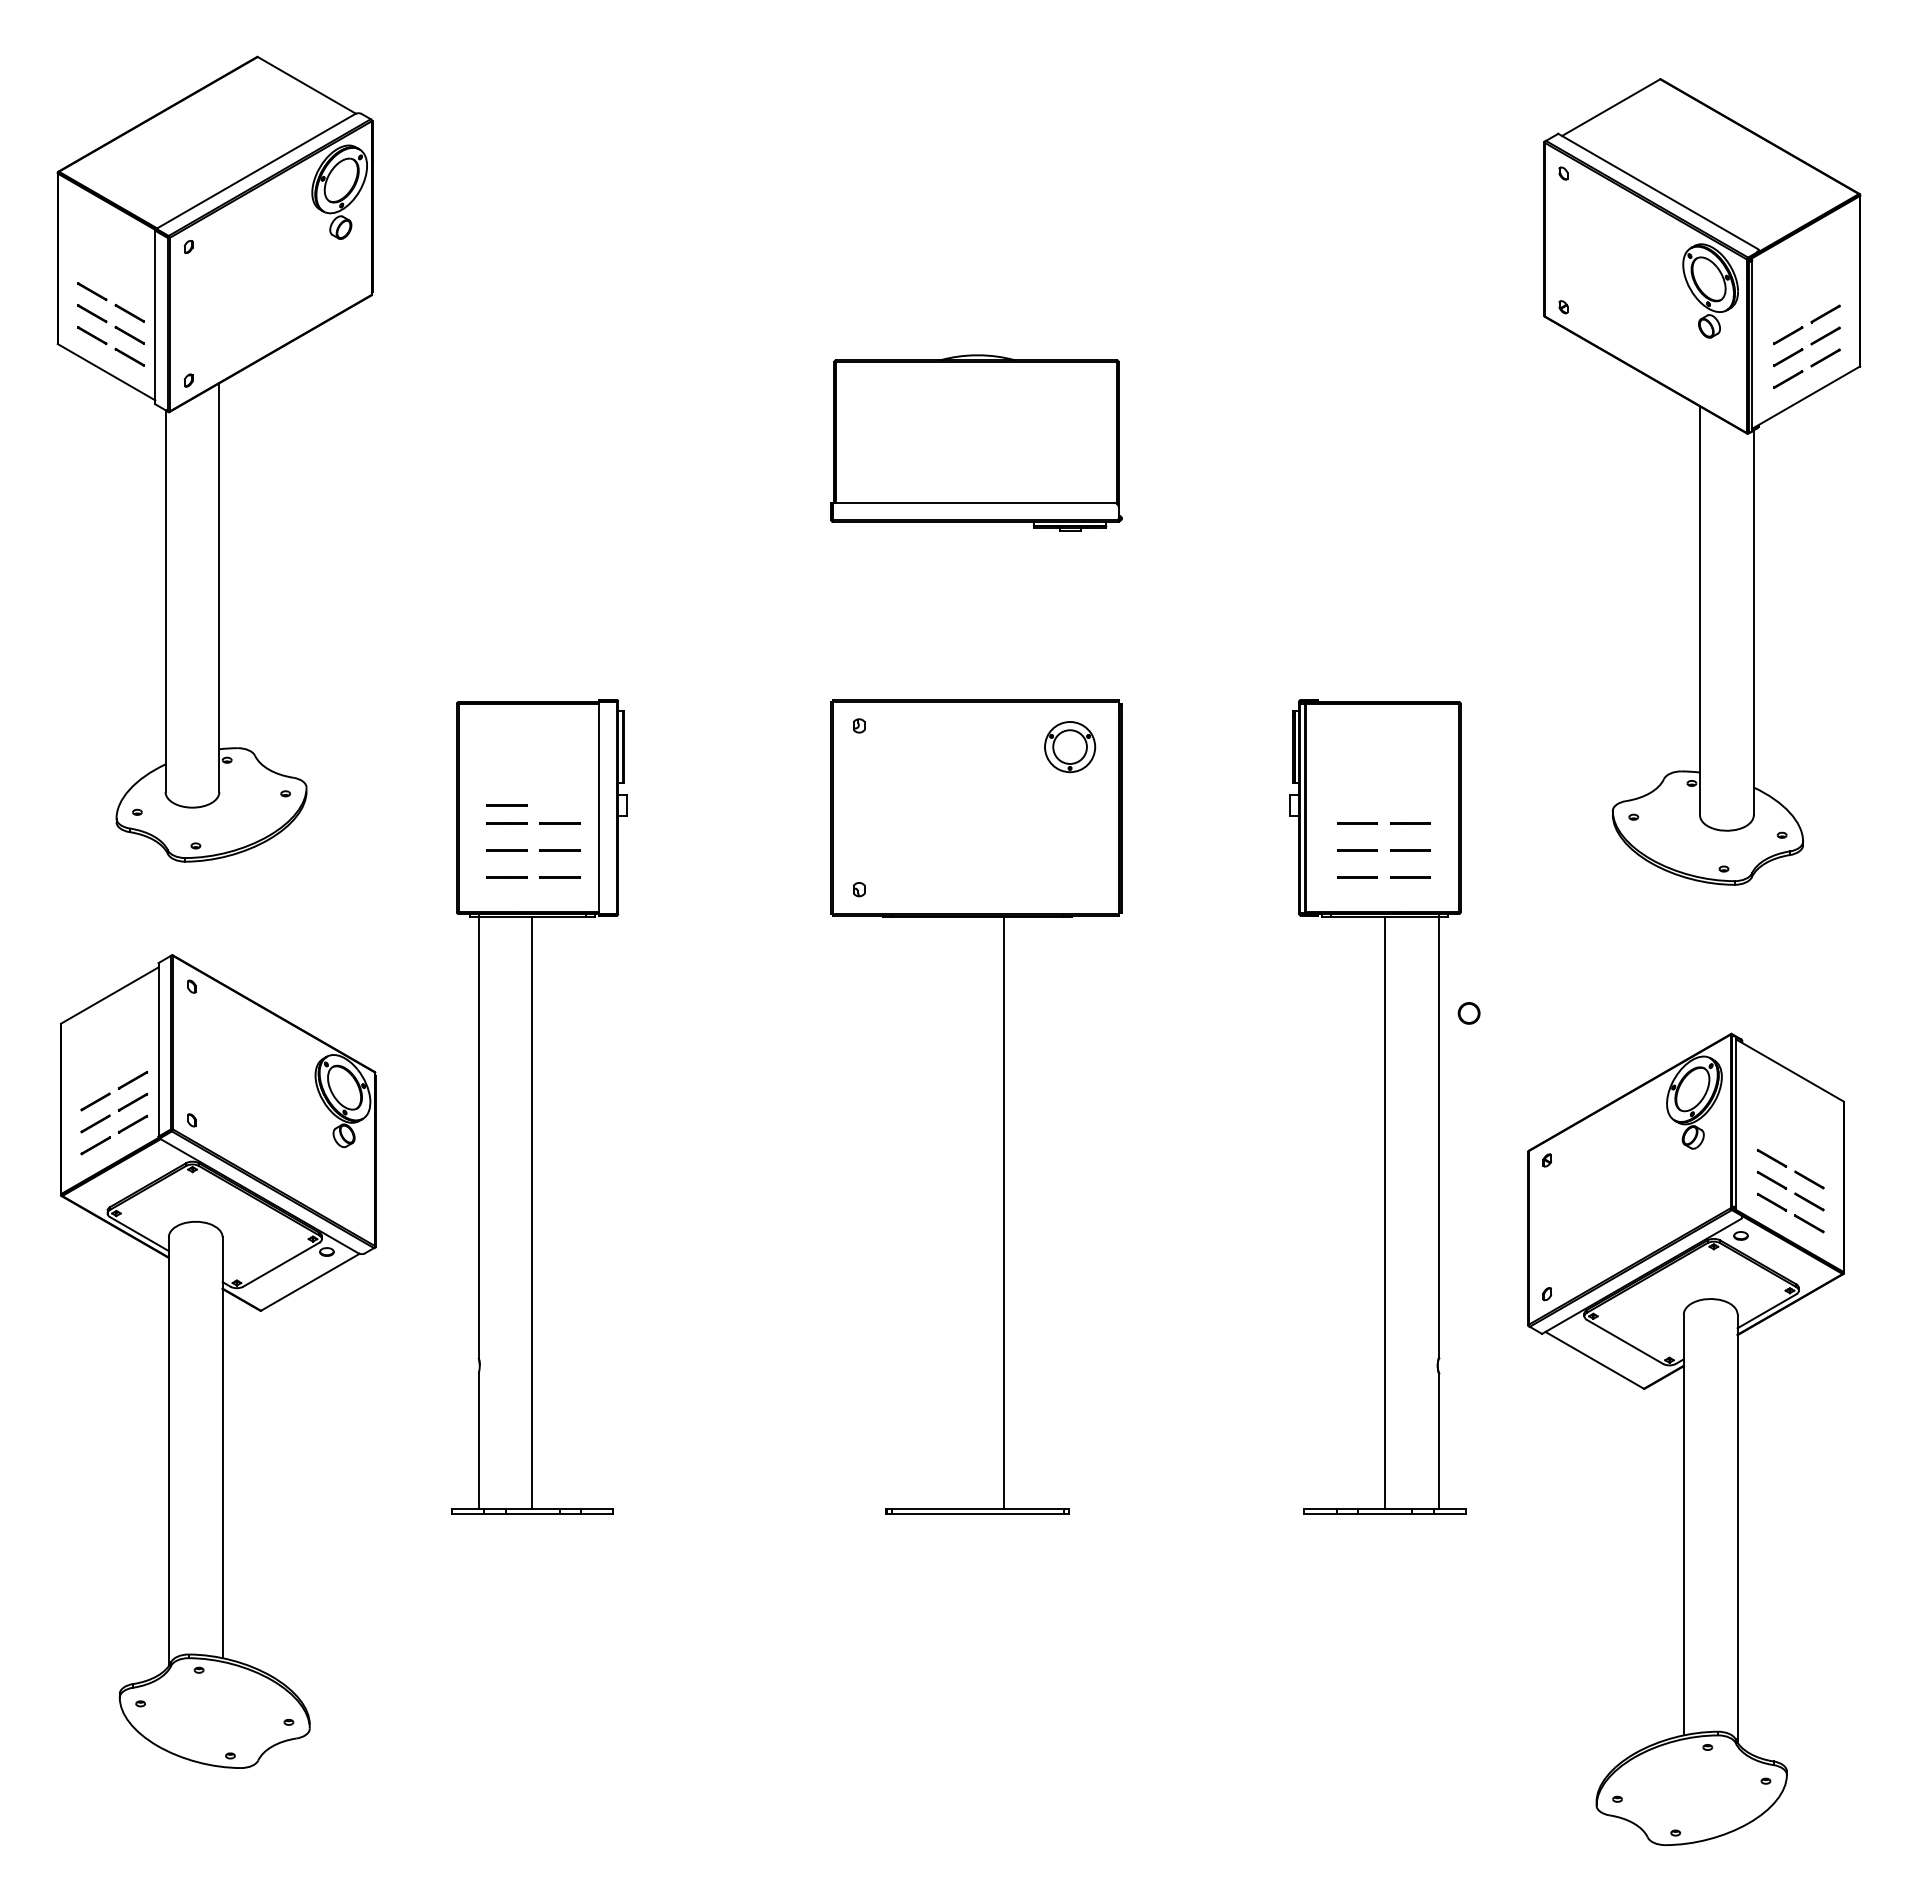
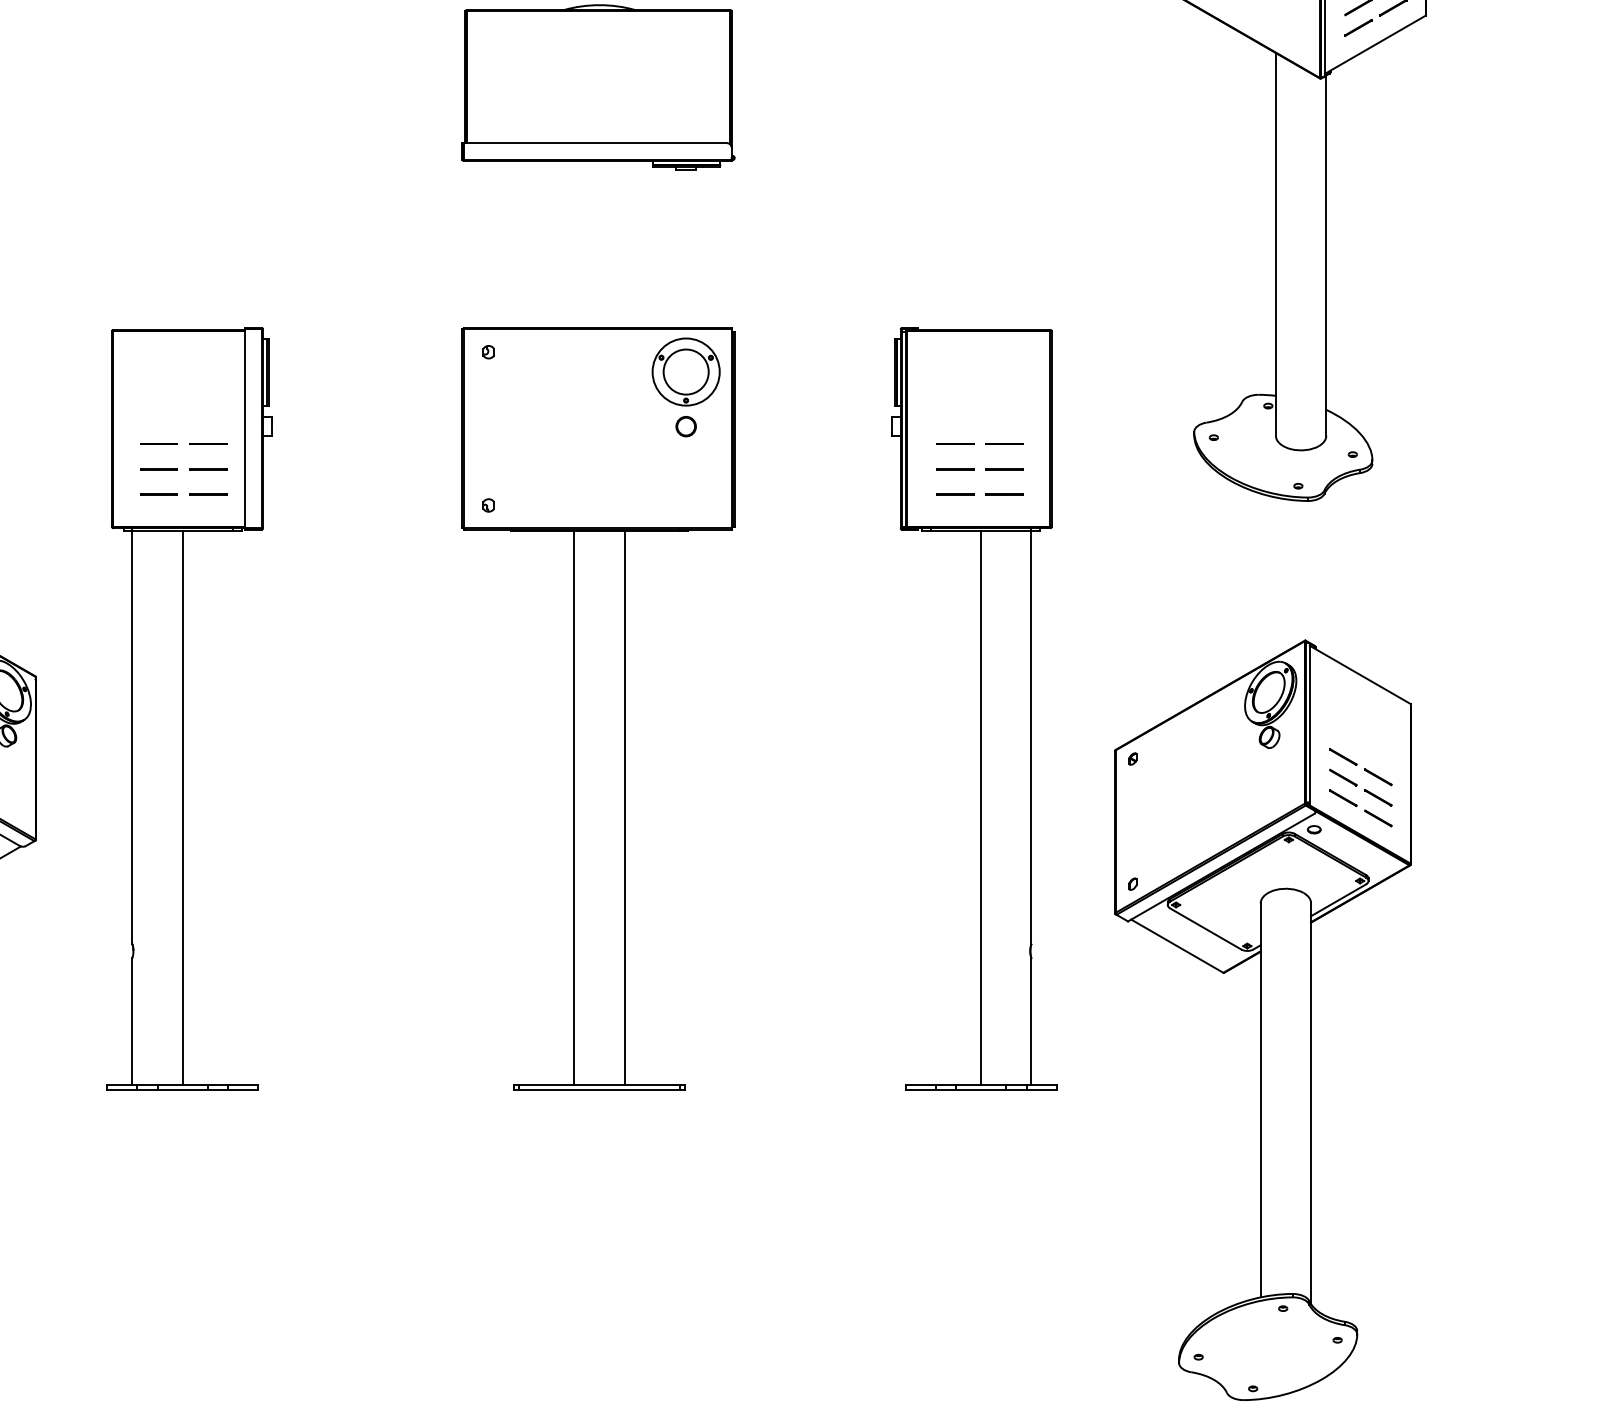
part: (1069, 746) -> (685, 371), size x1.43
line: (506, 805) -> (158, 426), removed
part: (1468, 1013) -> (685, 426), moved
line: (950, 1213) -> (574, 808), added

